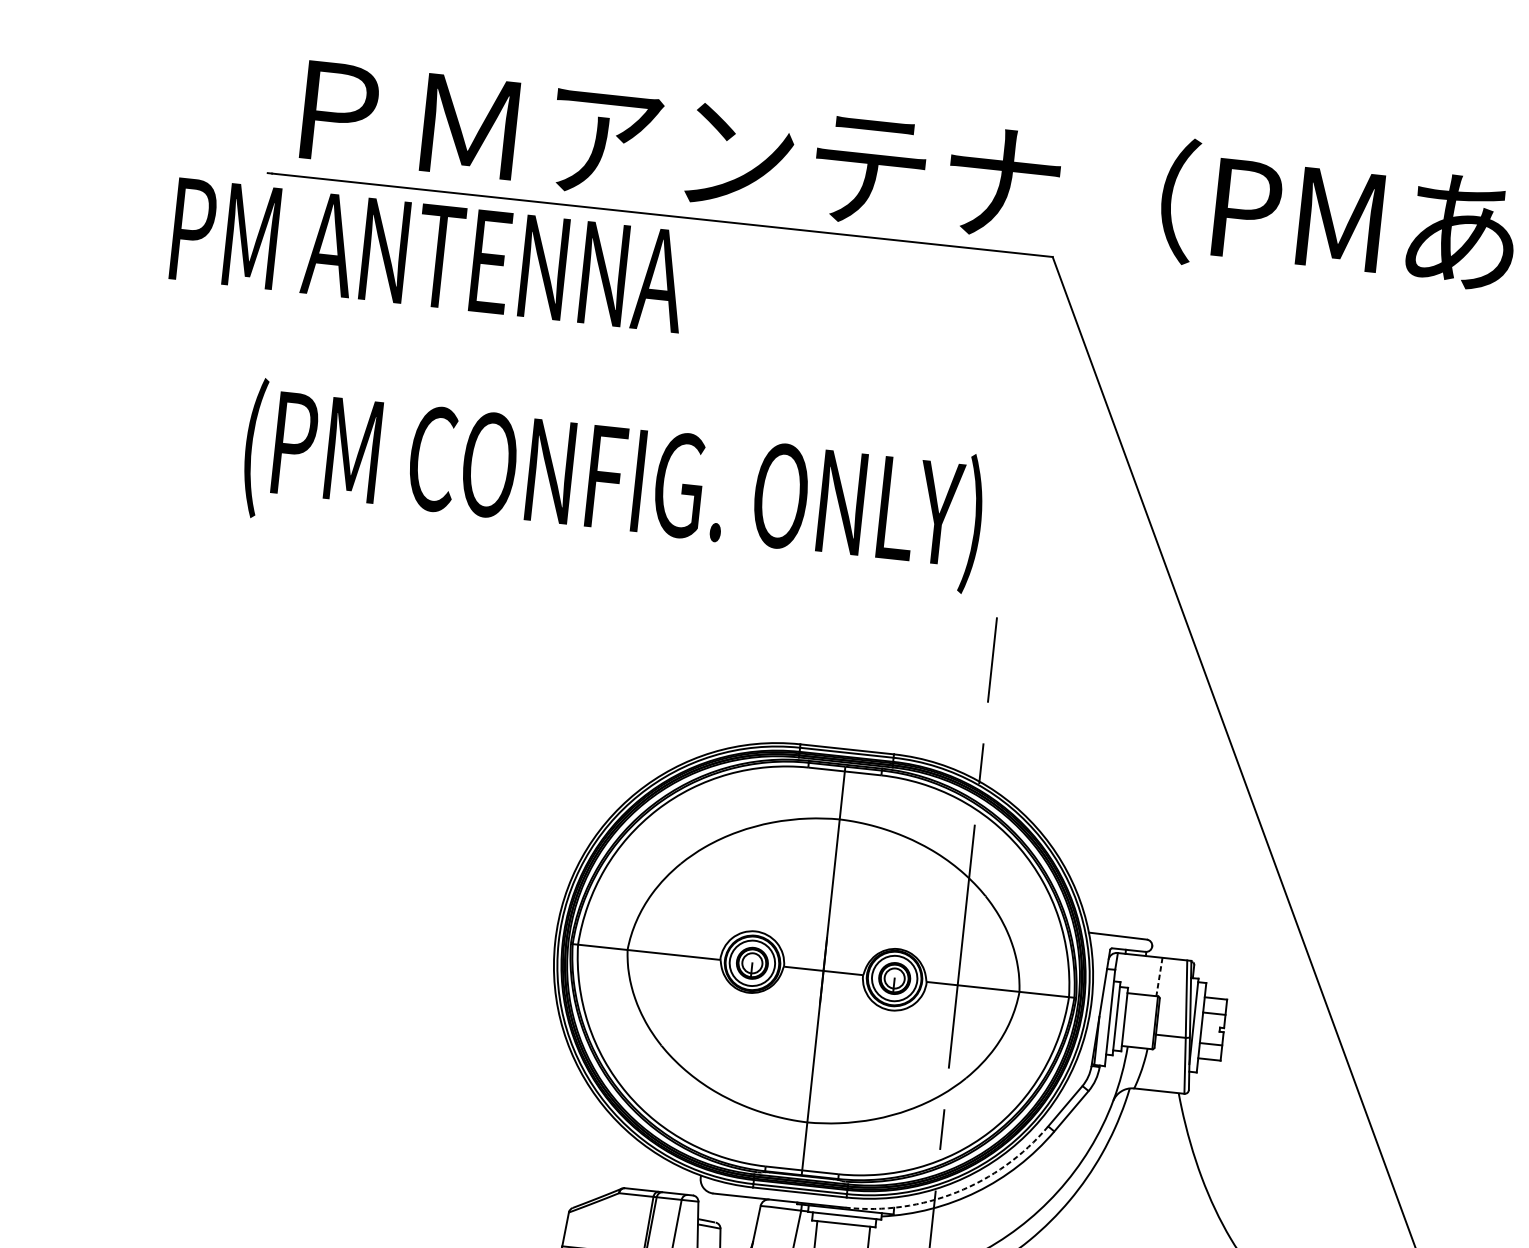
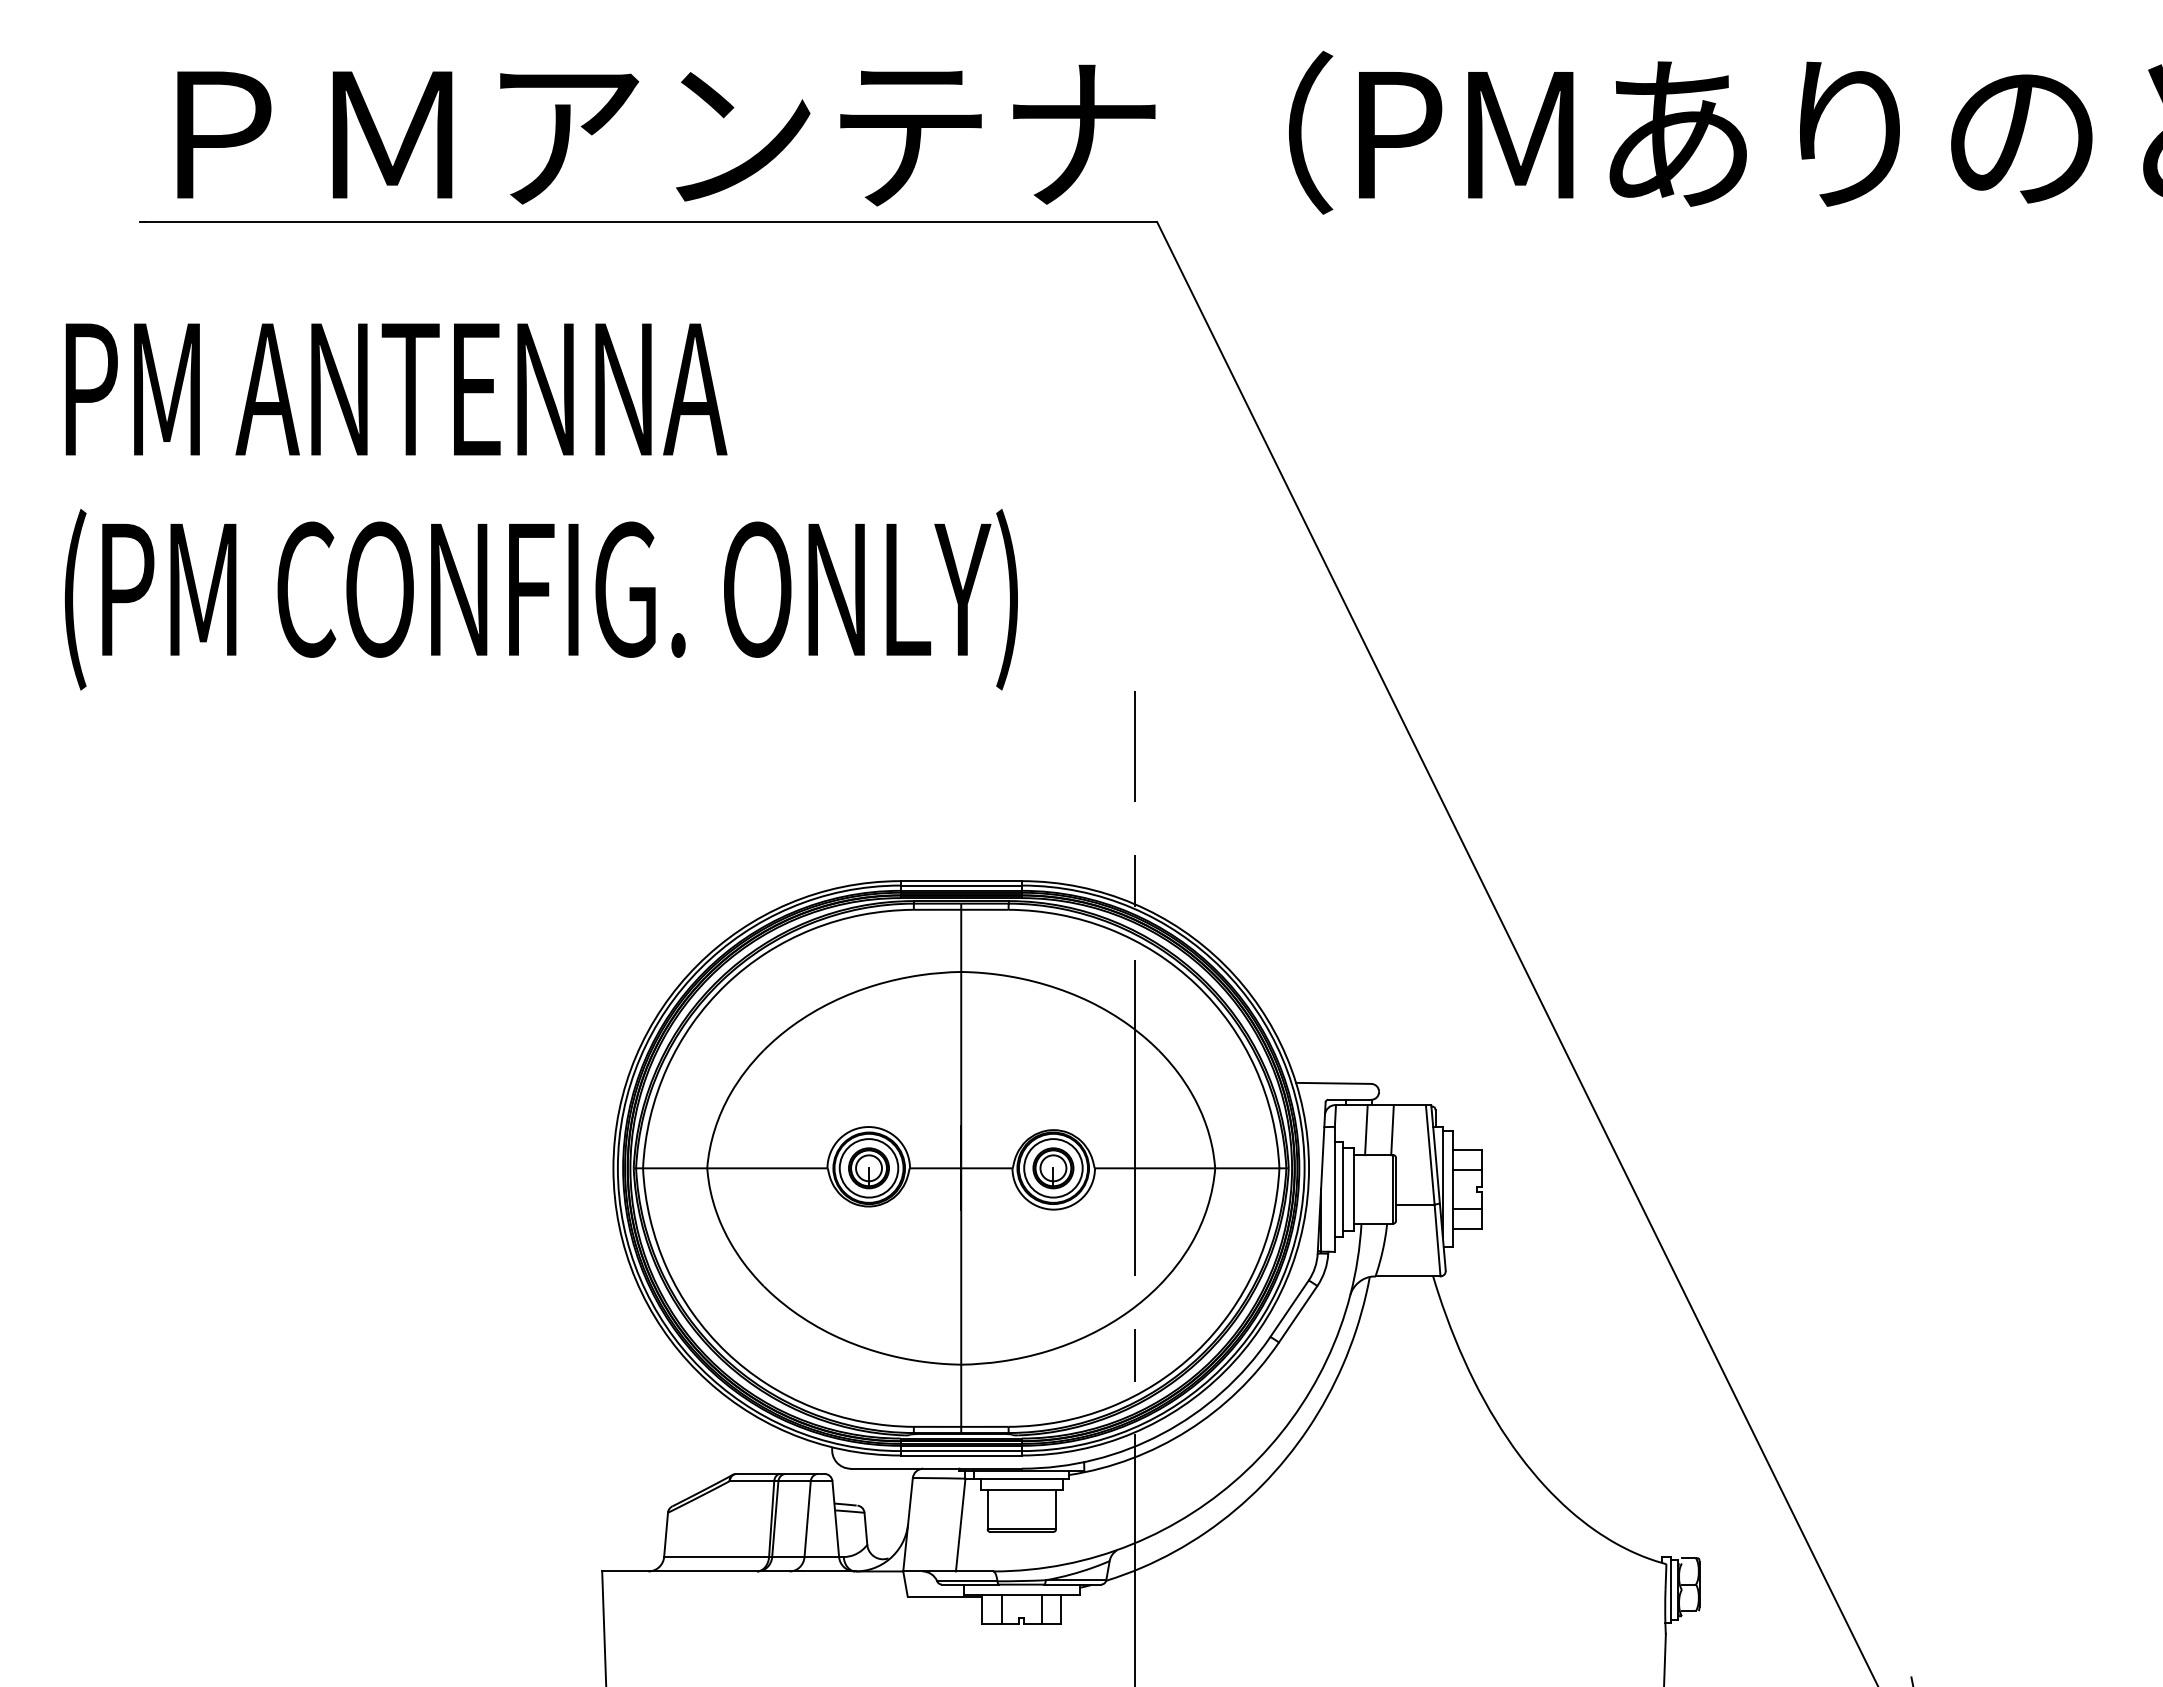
text: (428, 255) -> (396, 389), moved
text: (613, 485) -> (541, 599), moved
line: (1139, 975) -> (1366, 1130), added
line: (1159, 977) -> (1392, 1130), dashed -> solid
arc: (956, 1192) -> (1162, 1433), dashed -> solid

